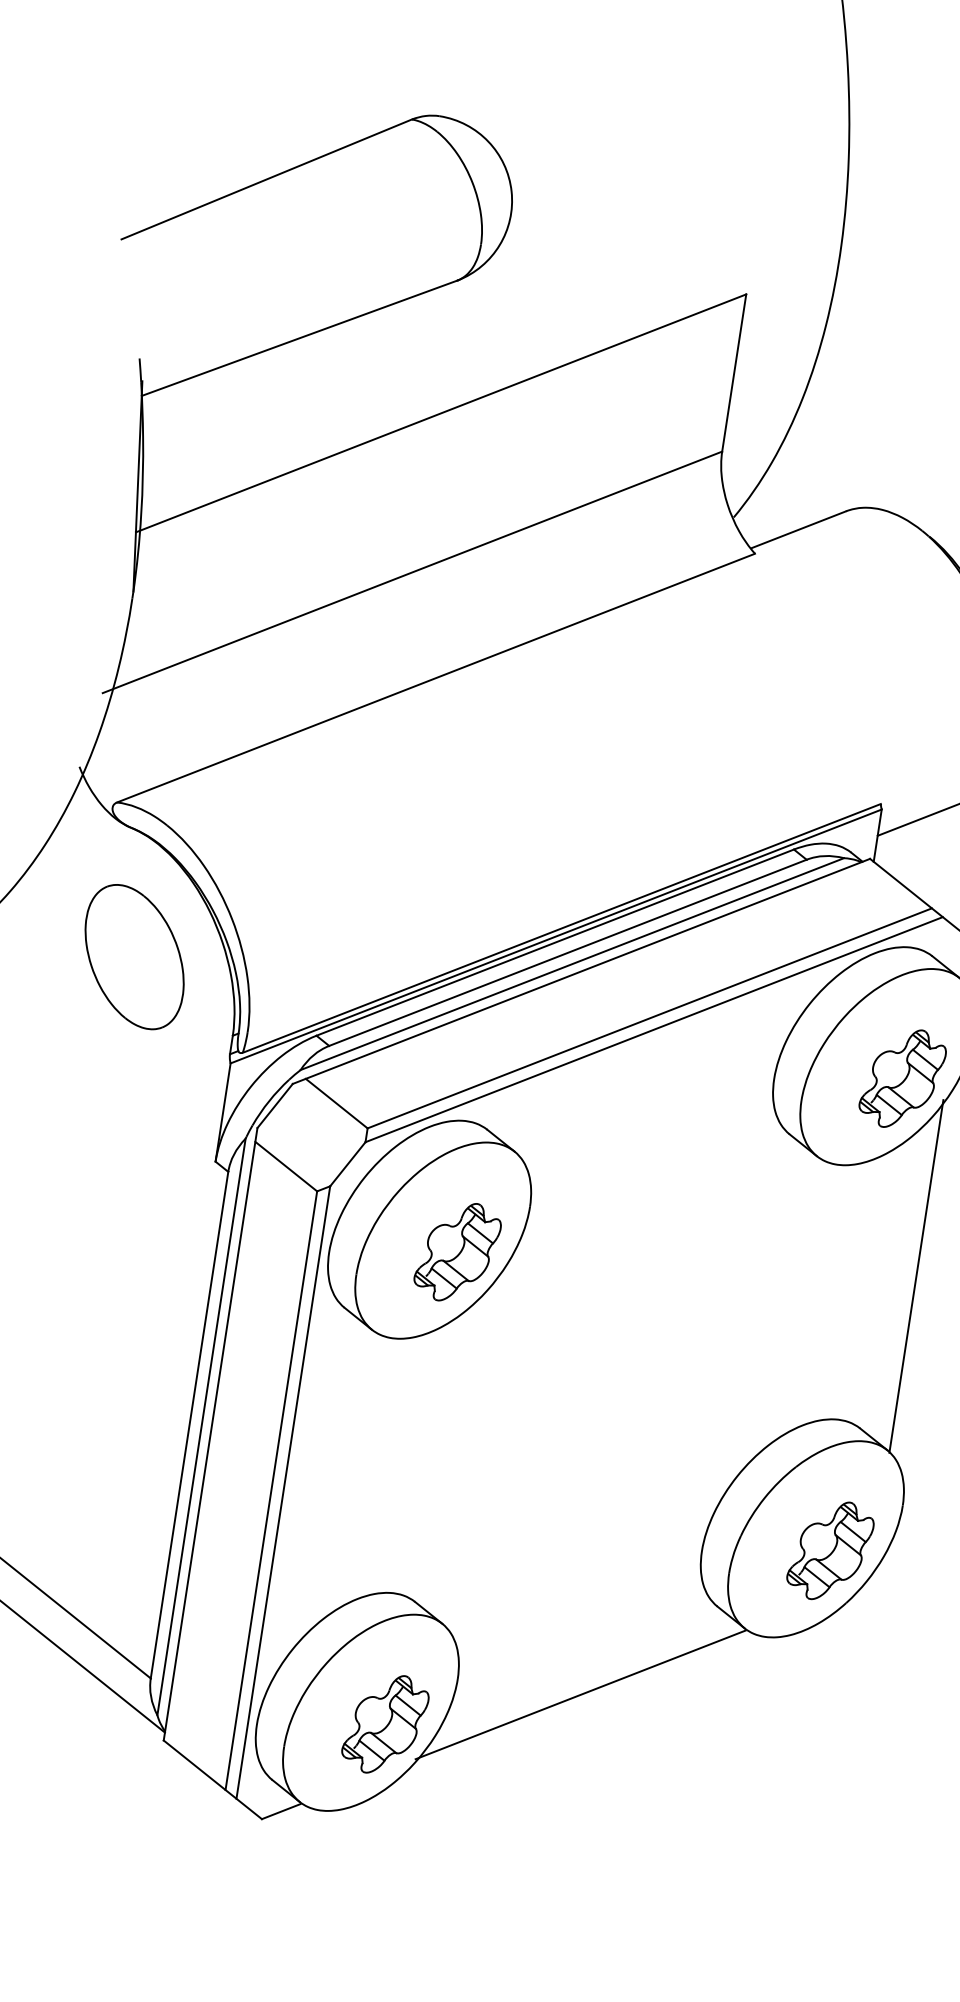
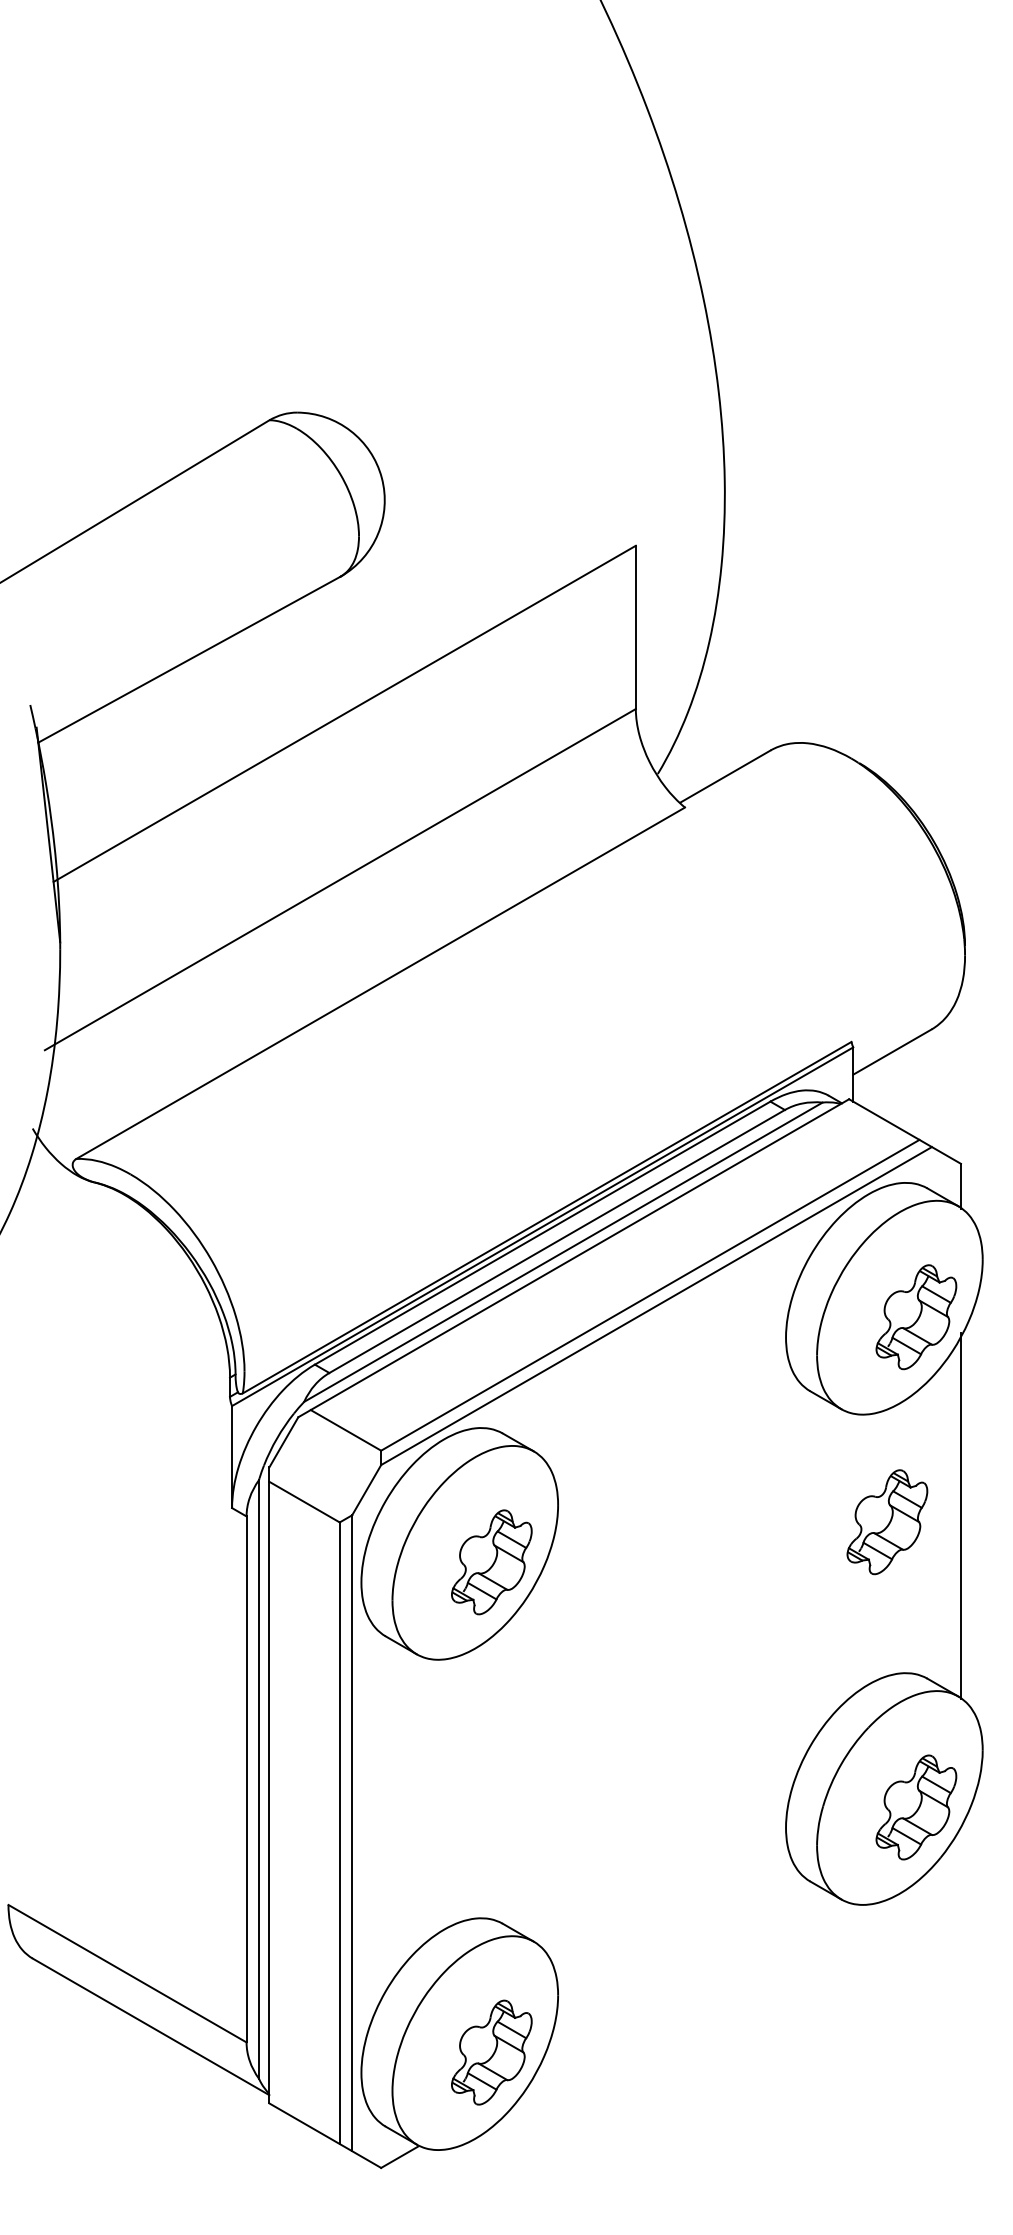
part: (134, 956) -> (117, 1312), removed
part: (844, 1272) -> (887, 1522), added
line: (579, 1694) -> (684, 1992), removed

